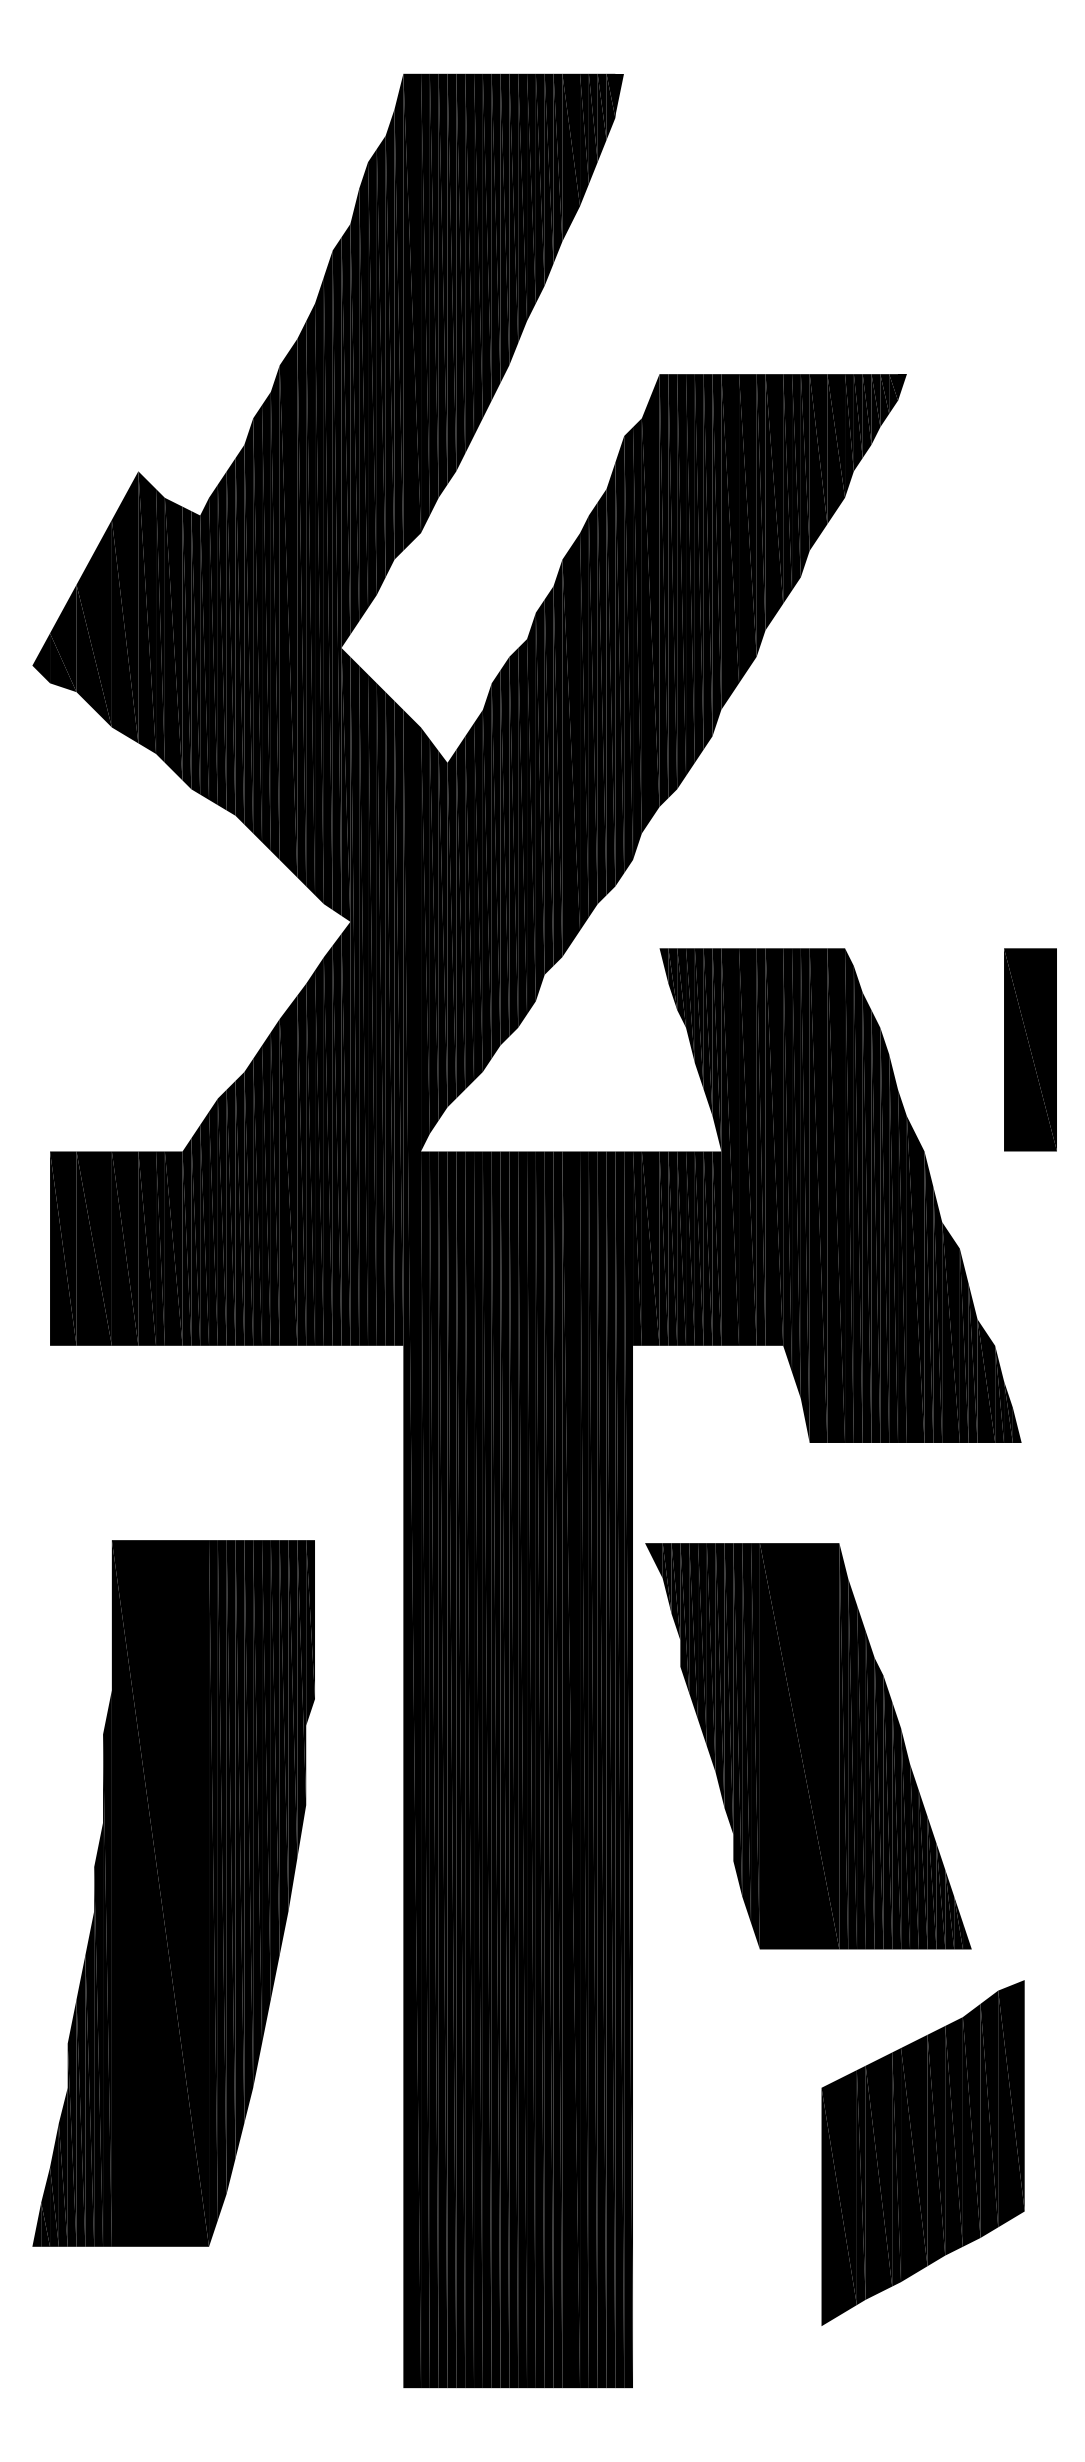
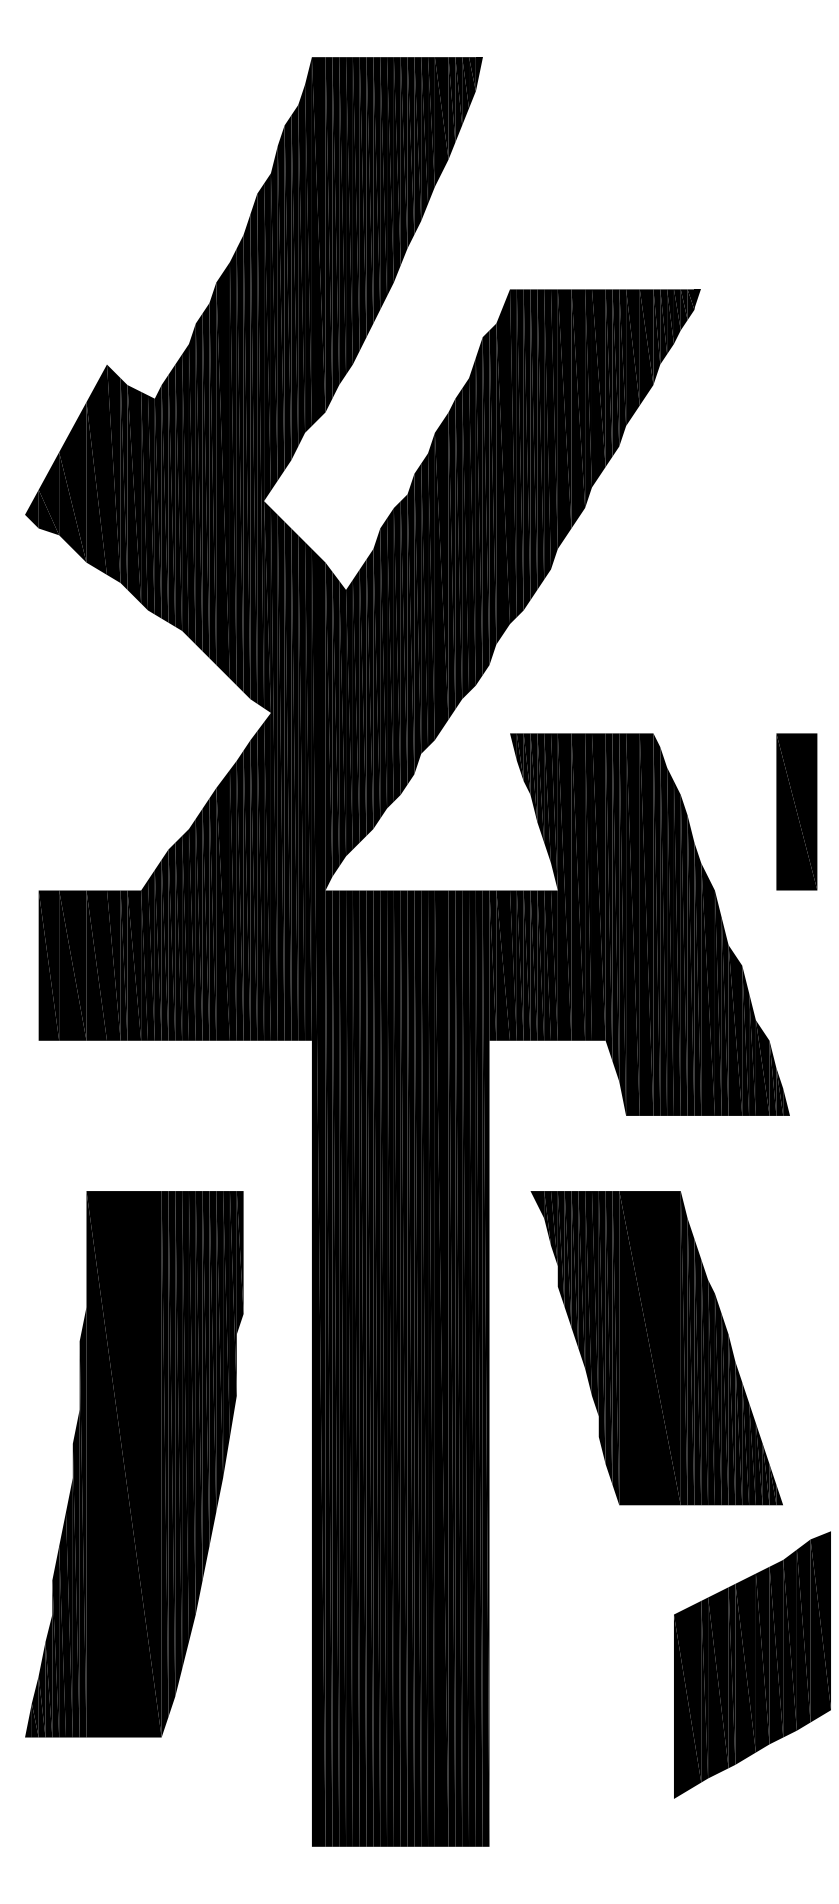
part: (808, 1746) -> (656, 1348), moved
part: (922, 2152) -> (752, 1664), moved

